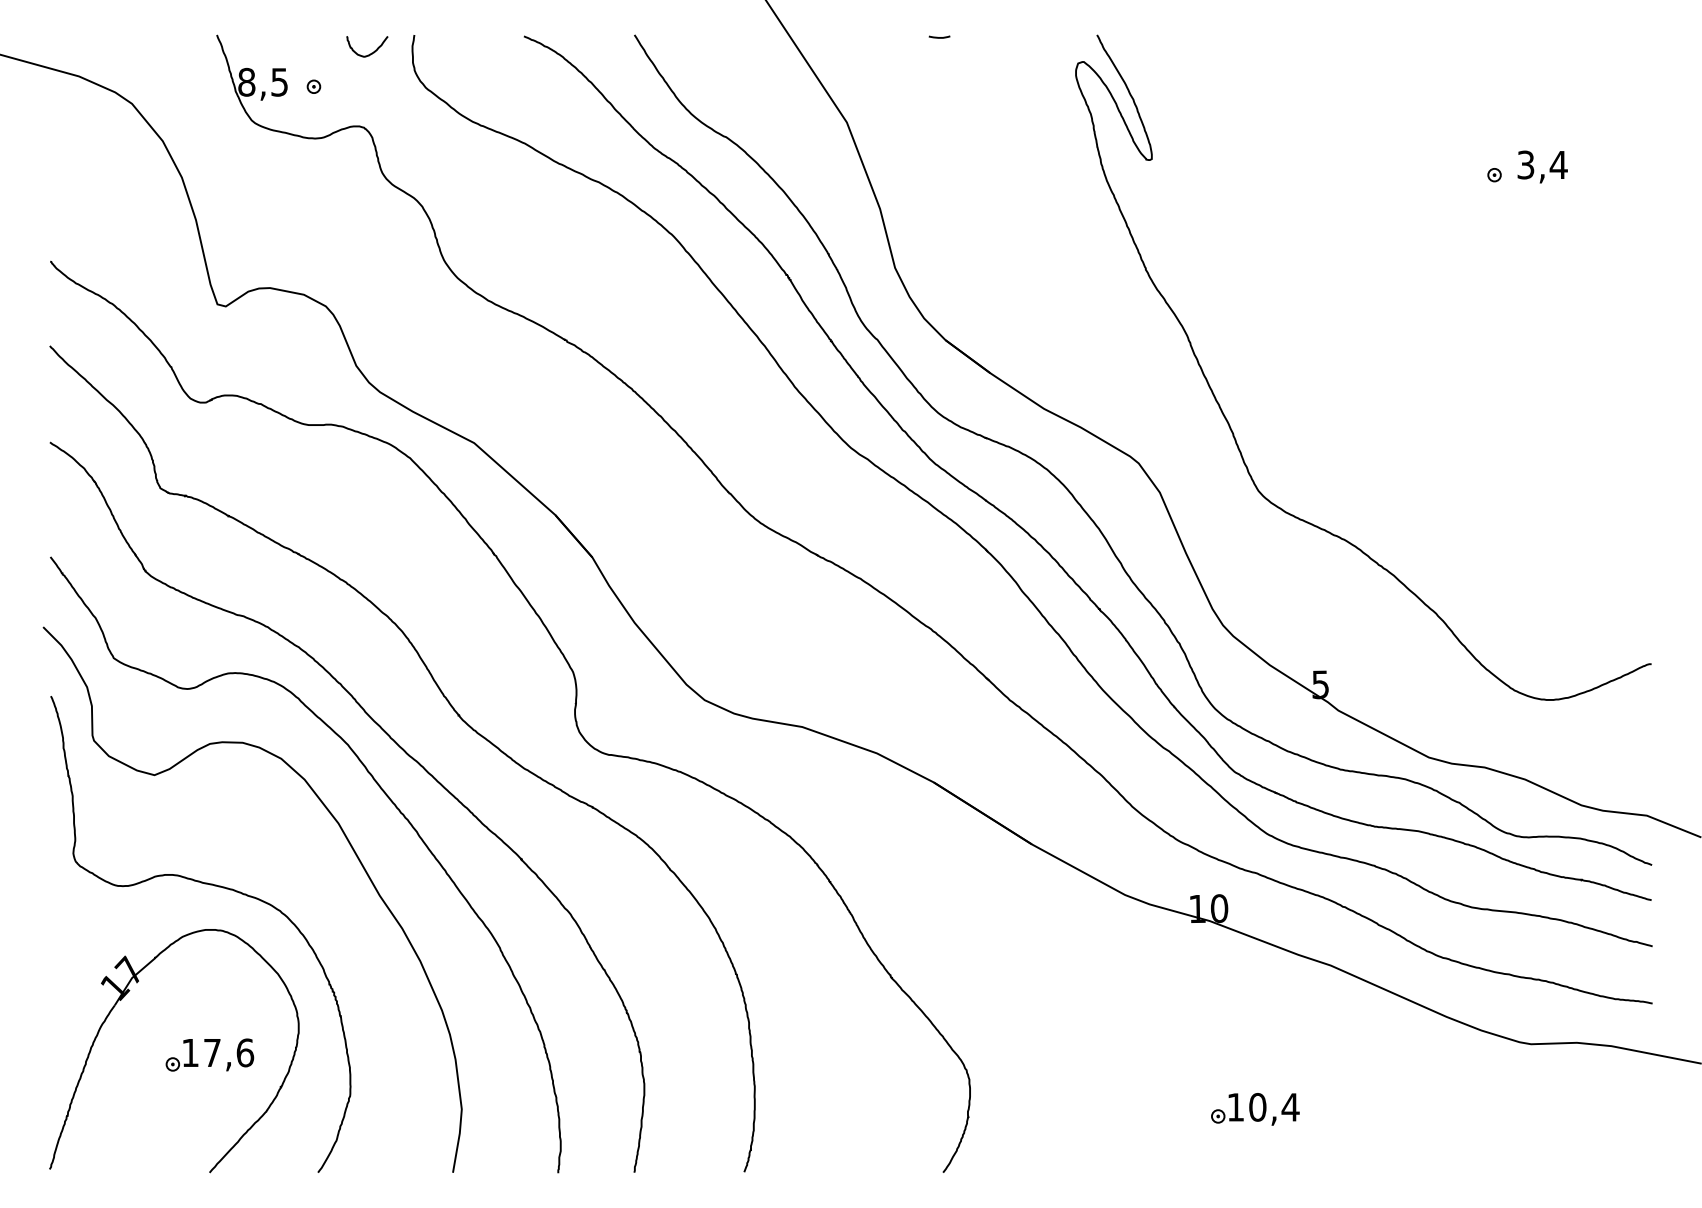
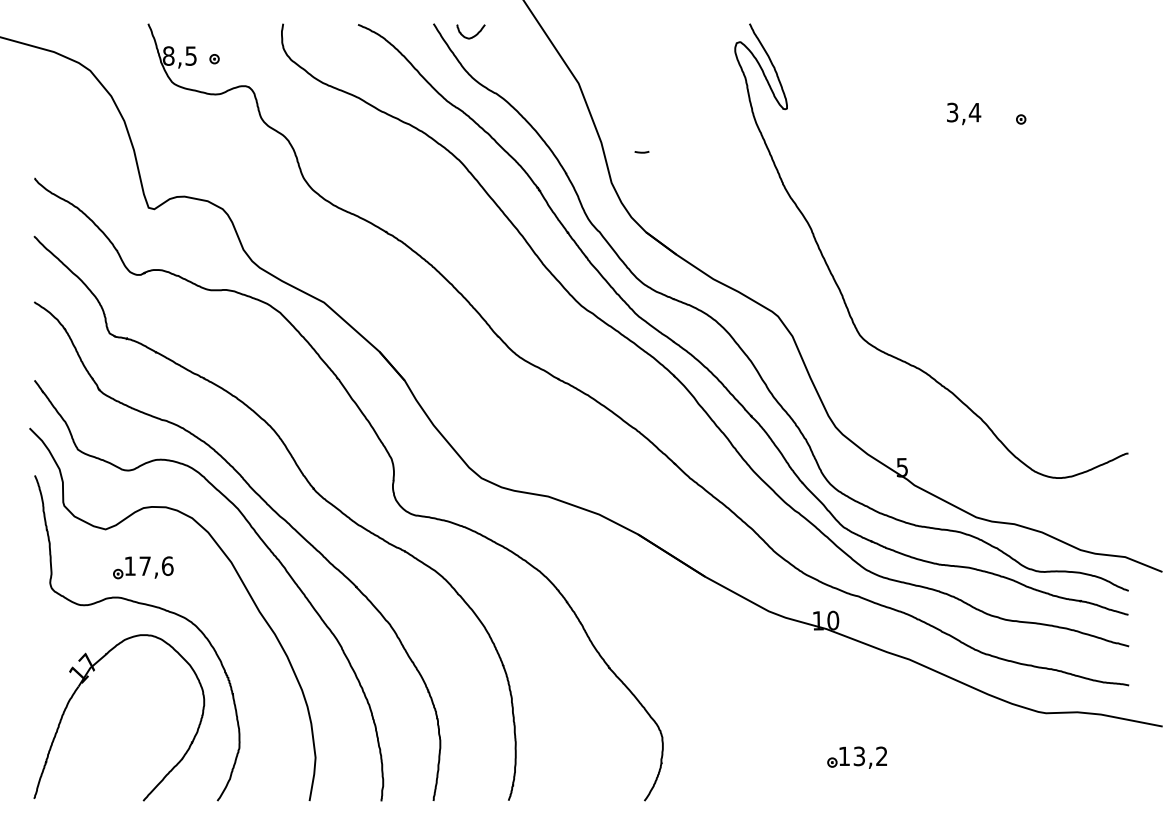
line: (938, 37) -> (641, 152), moved
curve: (370, 52) -> (473, 35), moved
text: (1543, 166) -> (964, 113), moved
part: (209, 1054) -> (143, 567), moved
text: (1274, 1107) -> (870, 756), 10,4 -> 13,2

